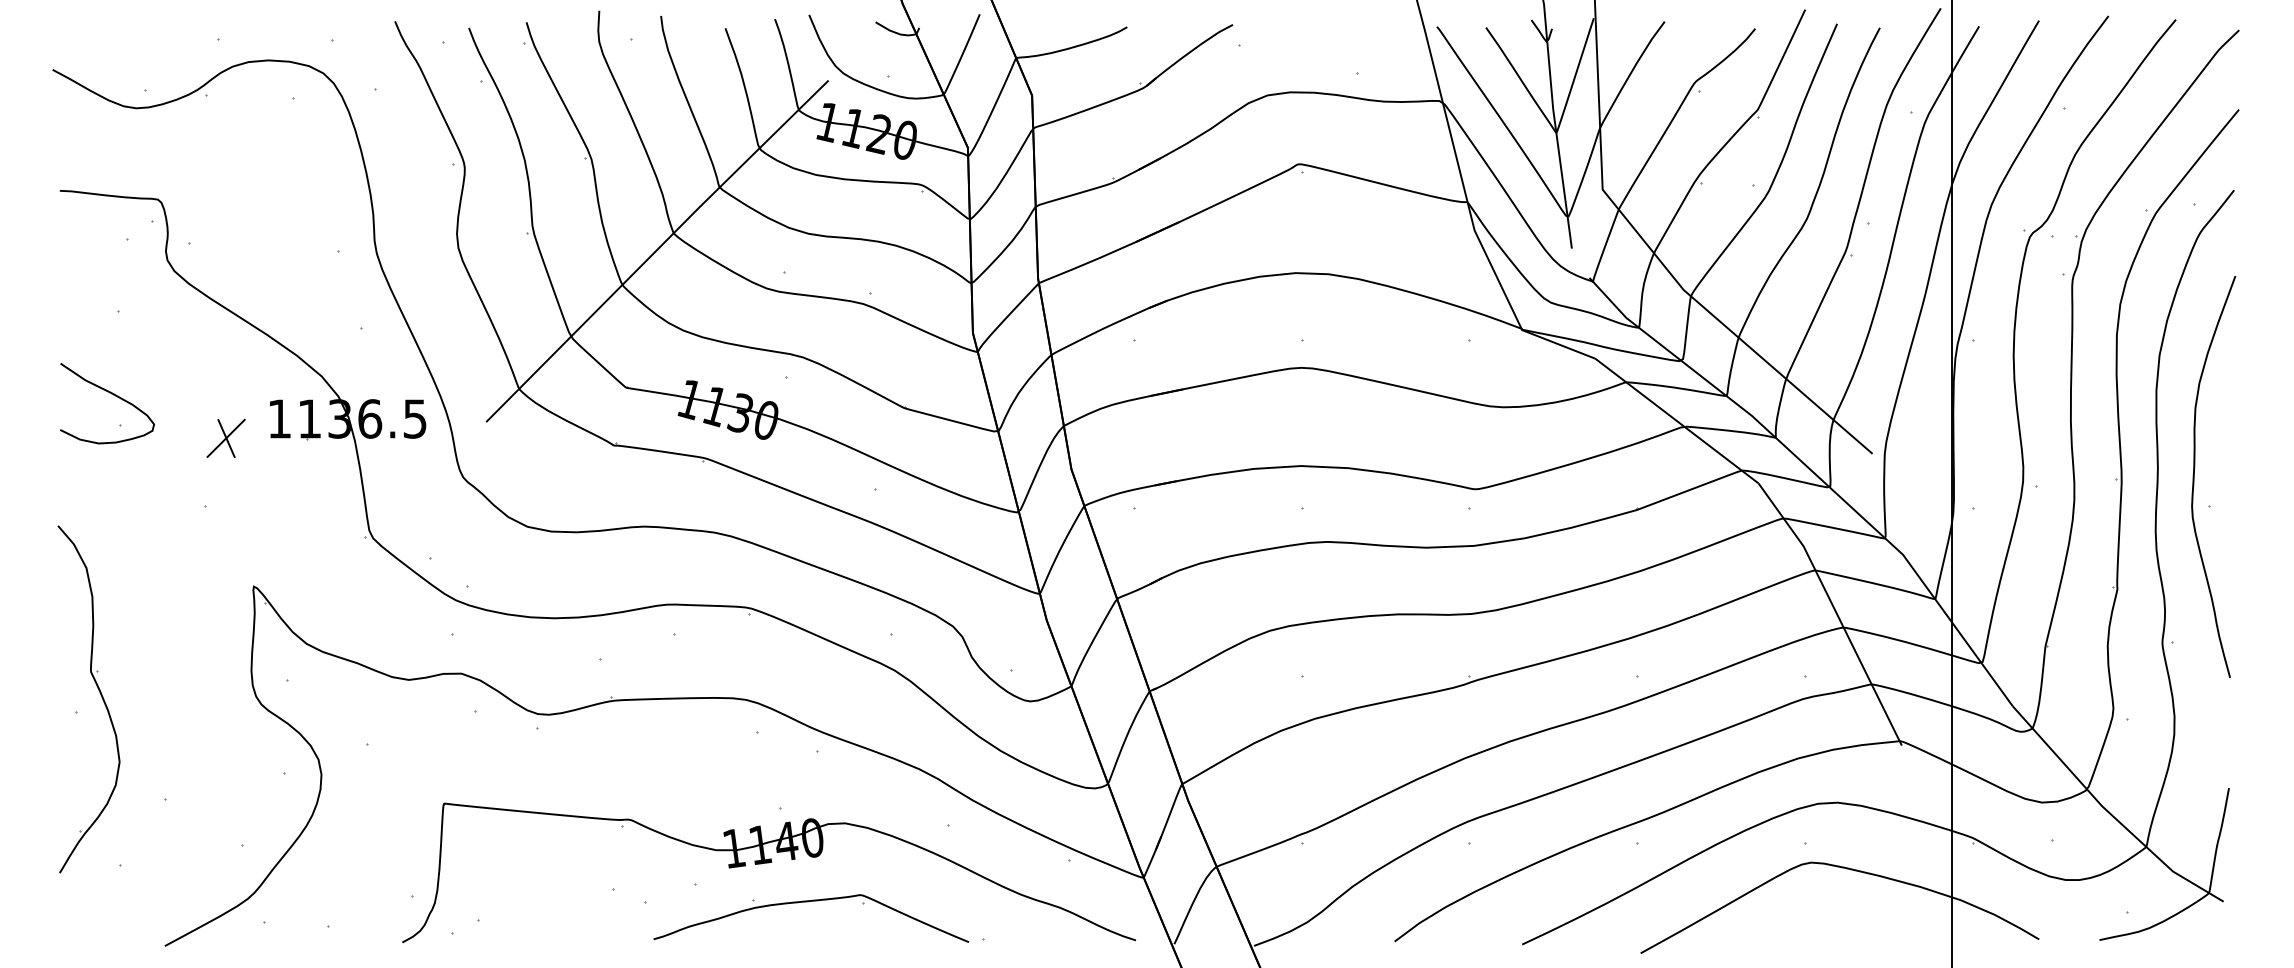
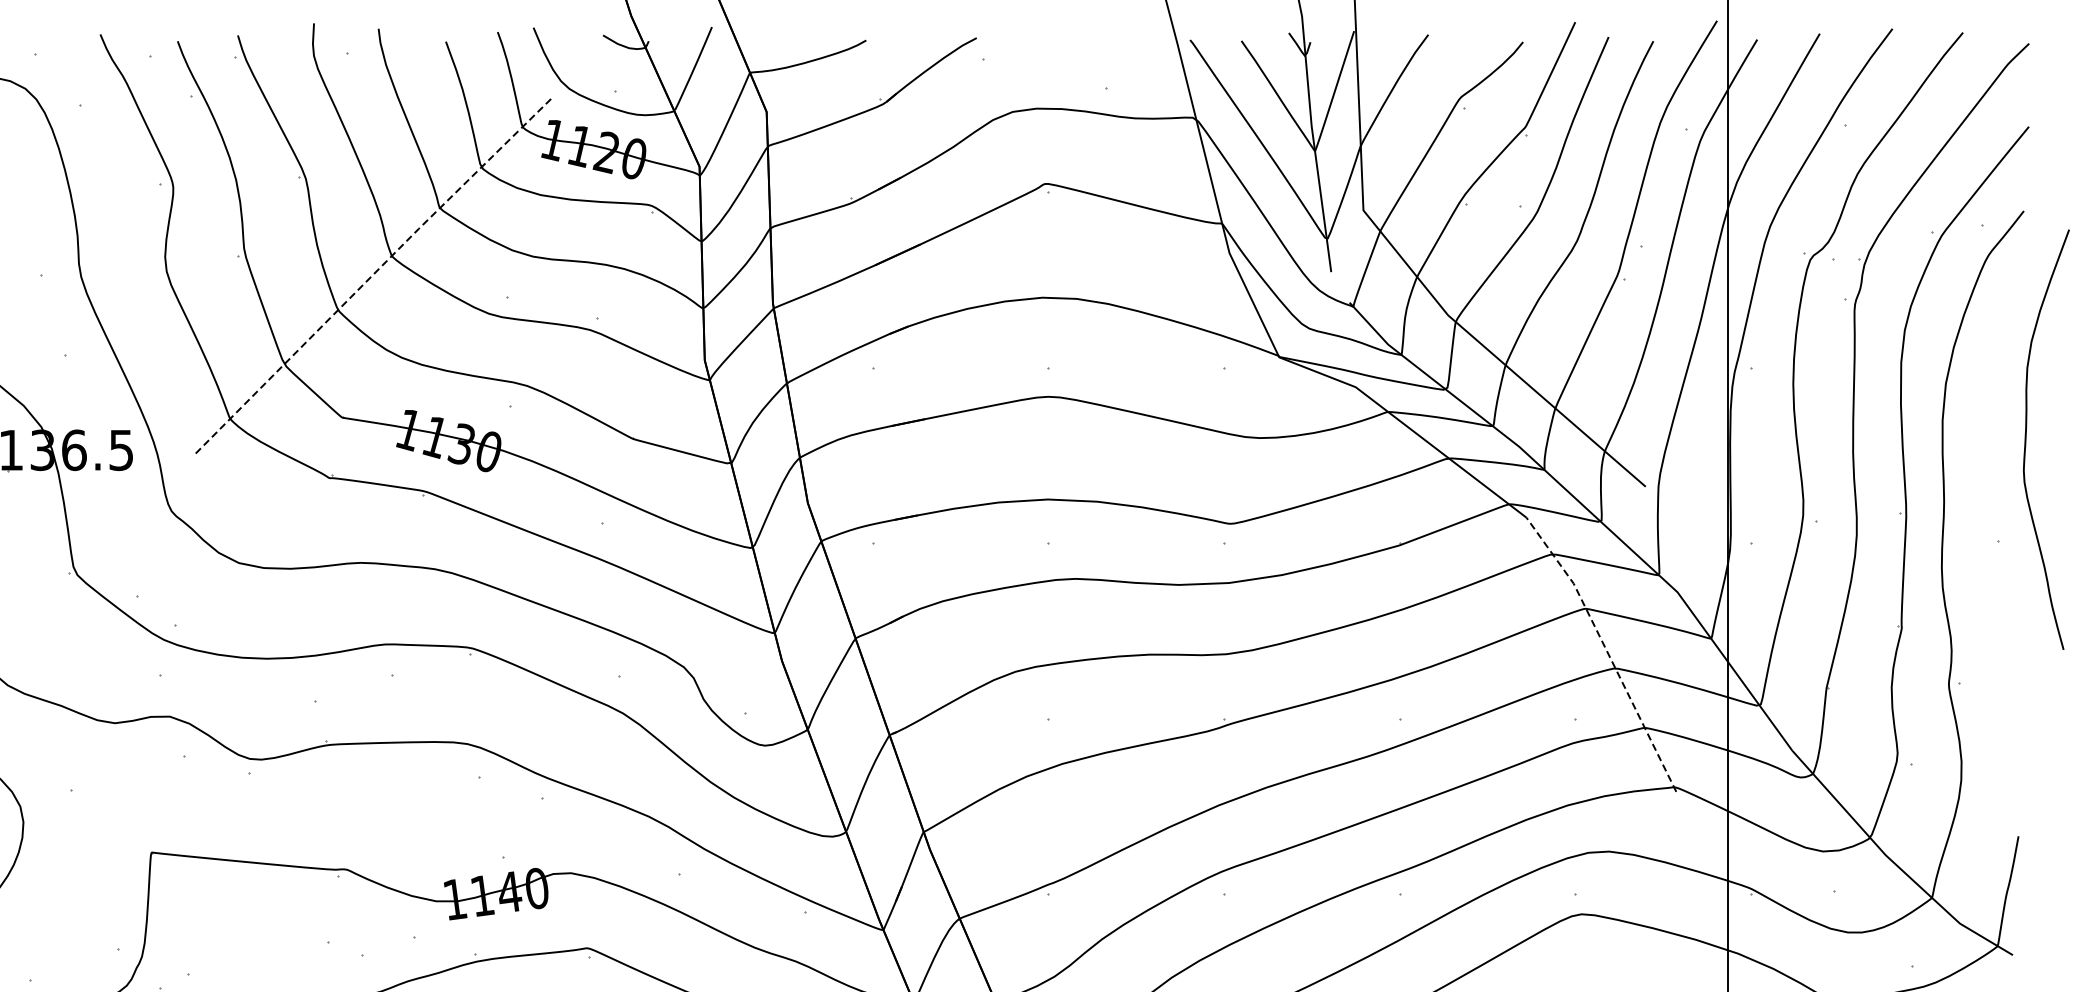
line: (657, 249) -> (374, 273), solid -> dashed
curve: (2194, 476) -> (2026, 439), moved
line: (1835, 610) -> (1606, 650), solid -> dashed

